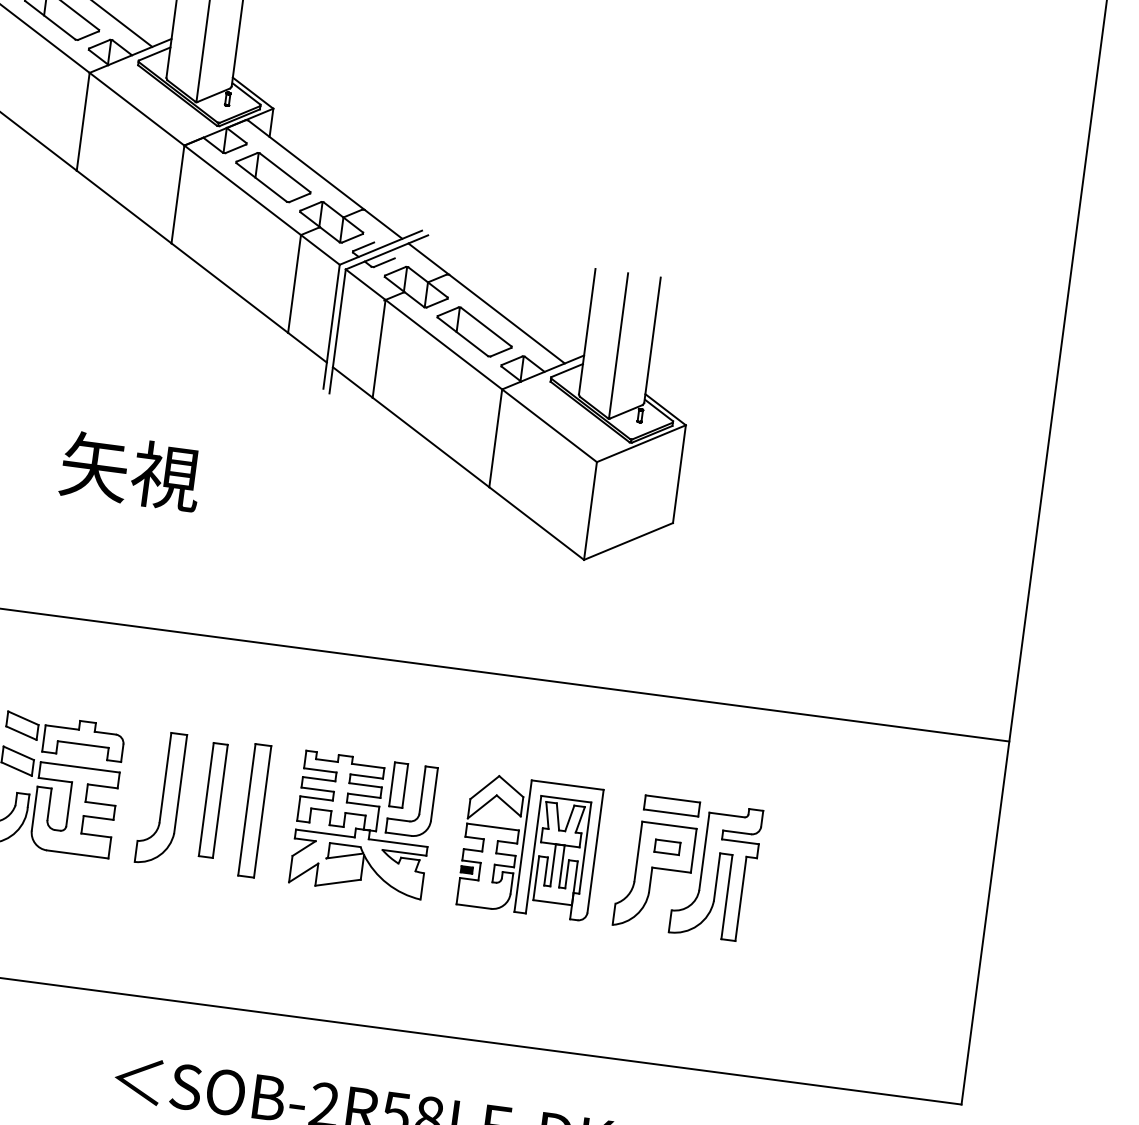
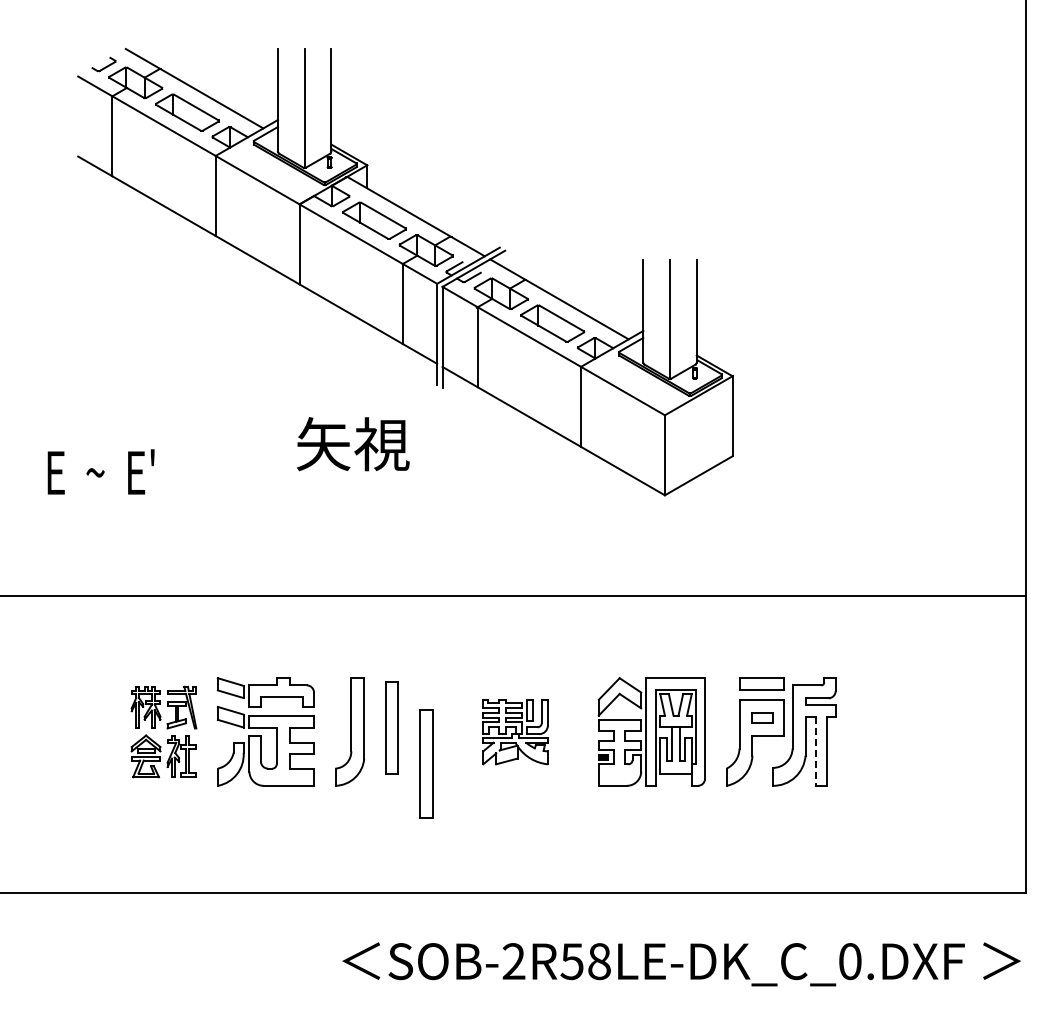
text: (130, 471) -> (352, 444), moved
part: (254, 810) -> (426, 763), moved
part: (363, 824) -> (515, 731), size x0.6
line: (726, 897) -> (815, 751), solid -> dashed

